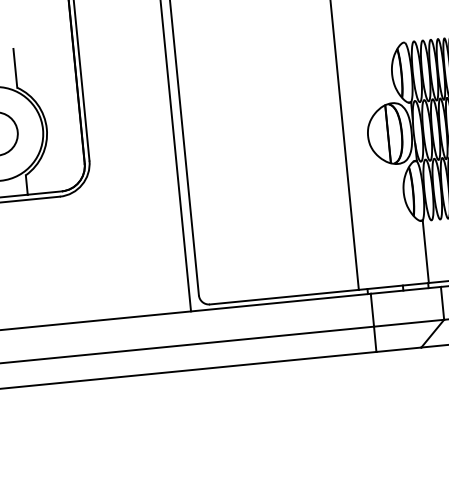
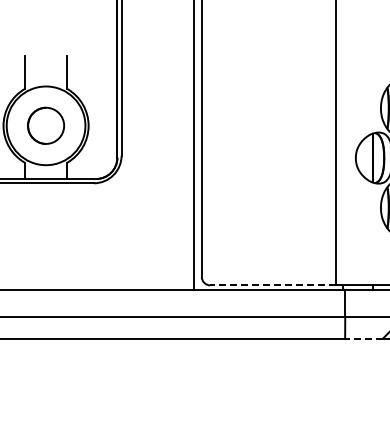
line: (283, 297) -> (272, 285), solid -> dashed
line: (399, 349) -> (364, 338), solid -> dashed

